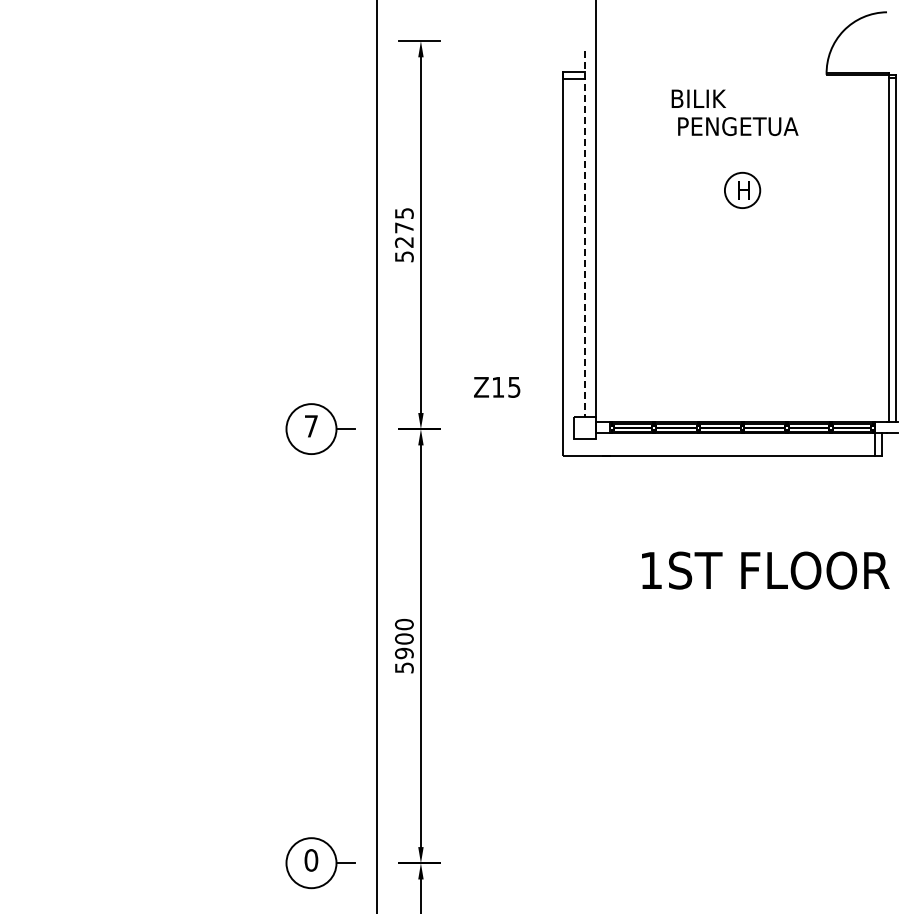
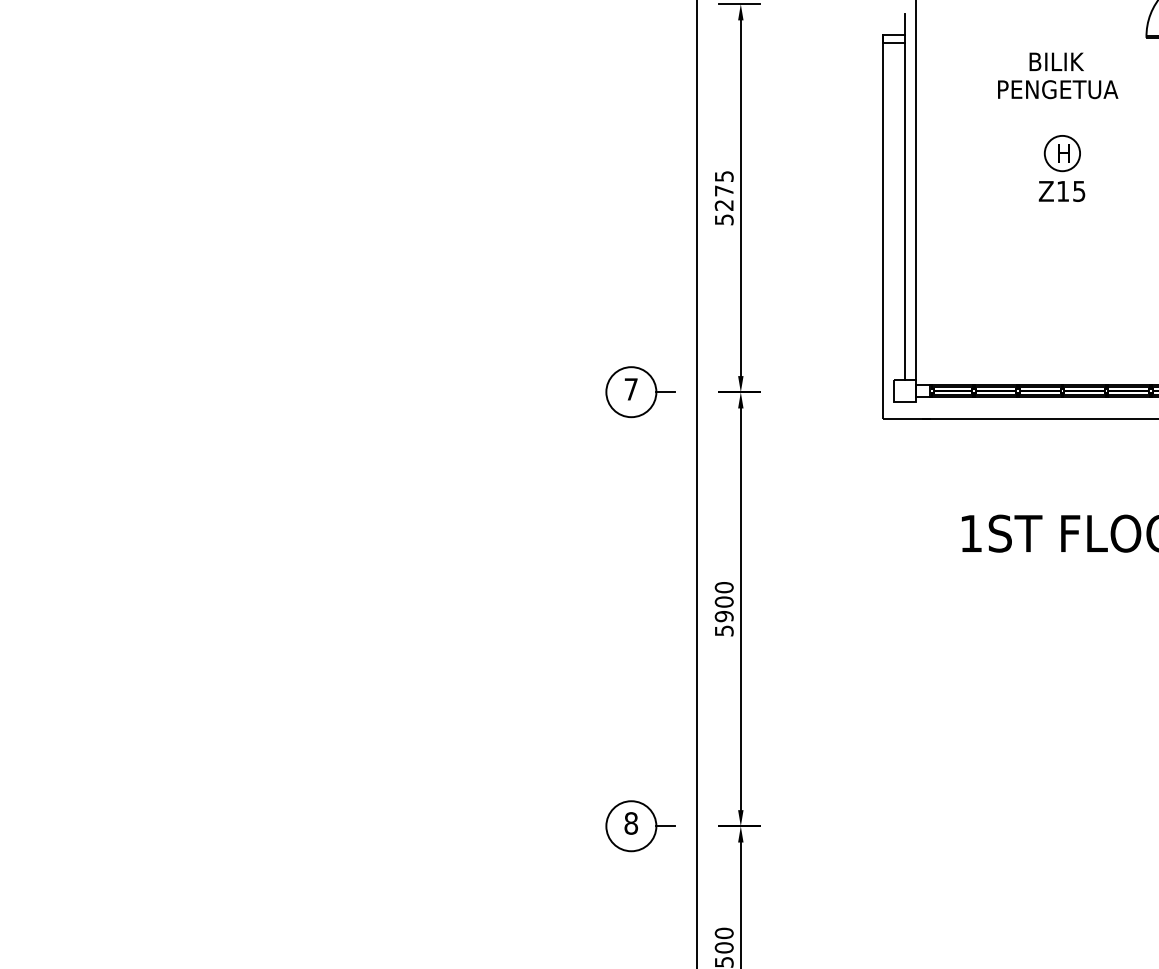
text: (698, 98) -> (1056, 61), moved
line: (585, 234) -> (905, 197), dashed -> solid
text: (496, 387) -> (1061, 191), moved
text: (311, 860) -> (631, 823), 0 -> 8

